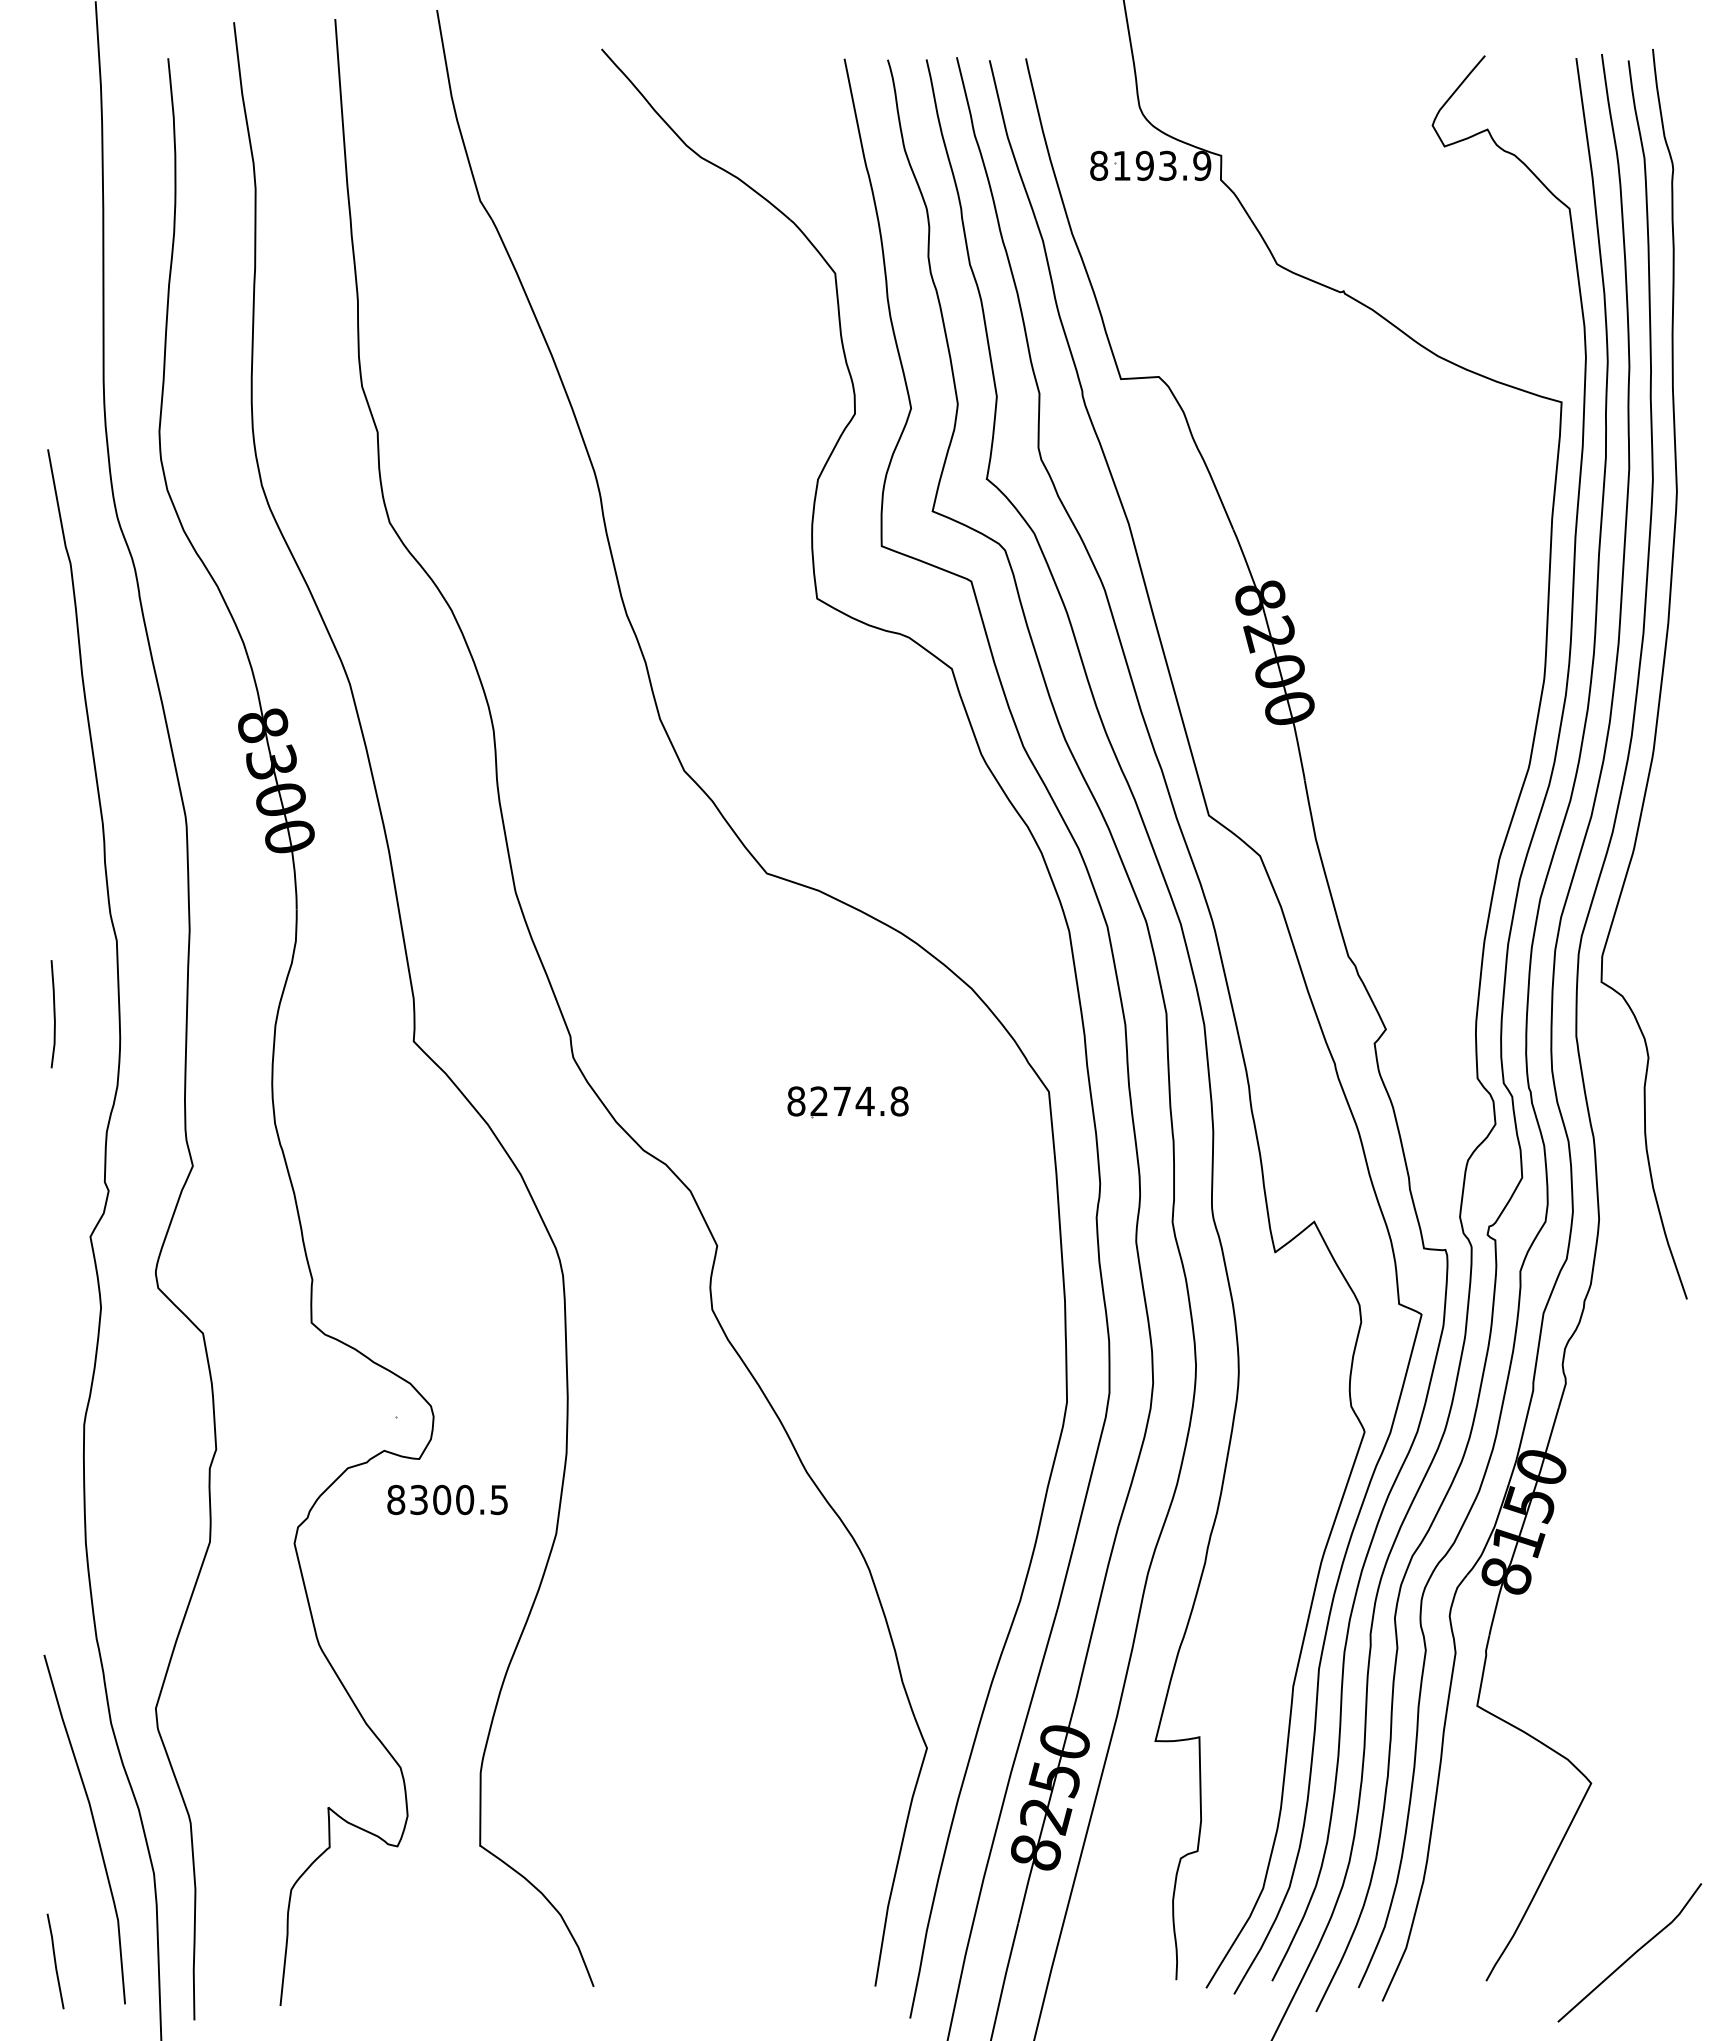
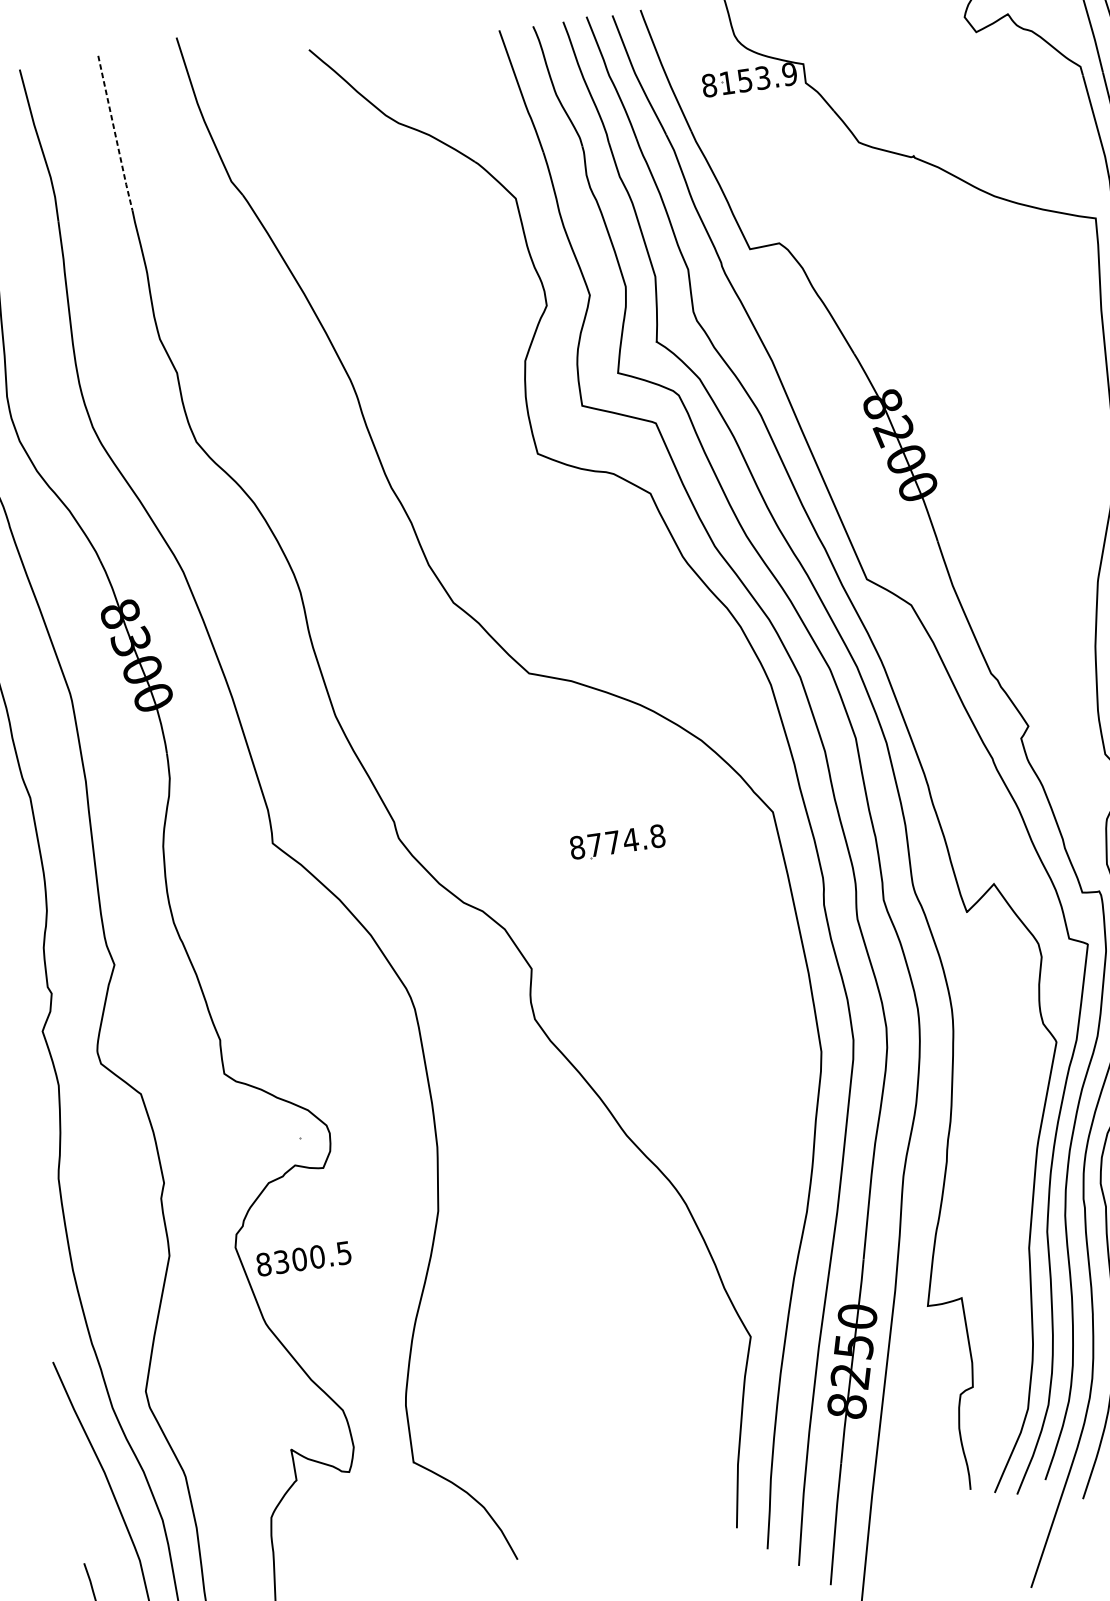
line: (342, 120) -> (115, 134), solid -> dashed
text: (1144, 165) -> (744, 80), 8193.9 -> 8153.9
text: (818, 1100) -> (594, 844), 8274.8 -> 8774.8
text: (447, 1499) -> (303, 1258), moved

